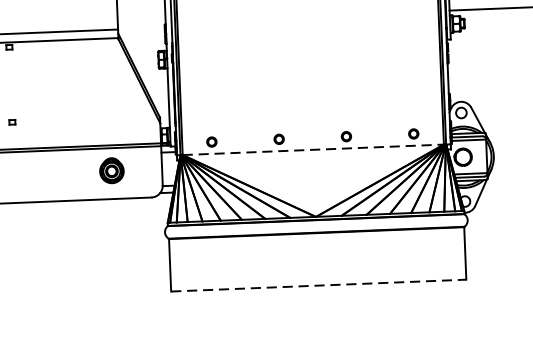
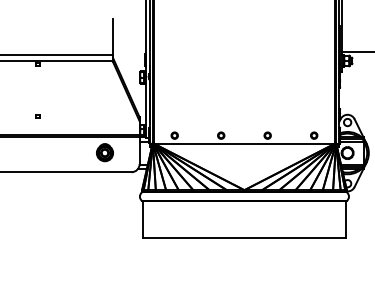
line: (313, 149) -> (244, 143), dashed -> solid
line: (318, 285) -> (244, 237), dashed -> solid

